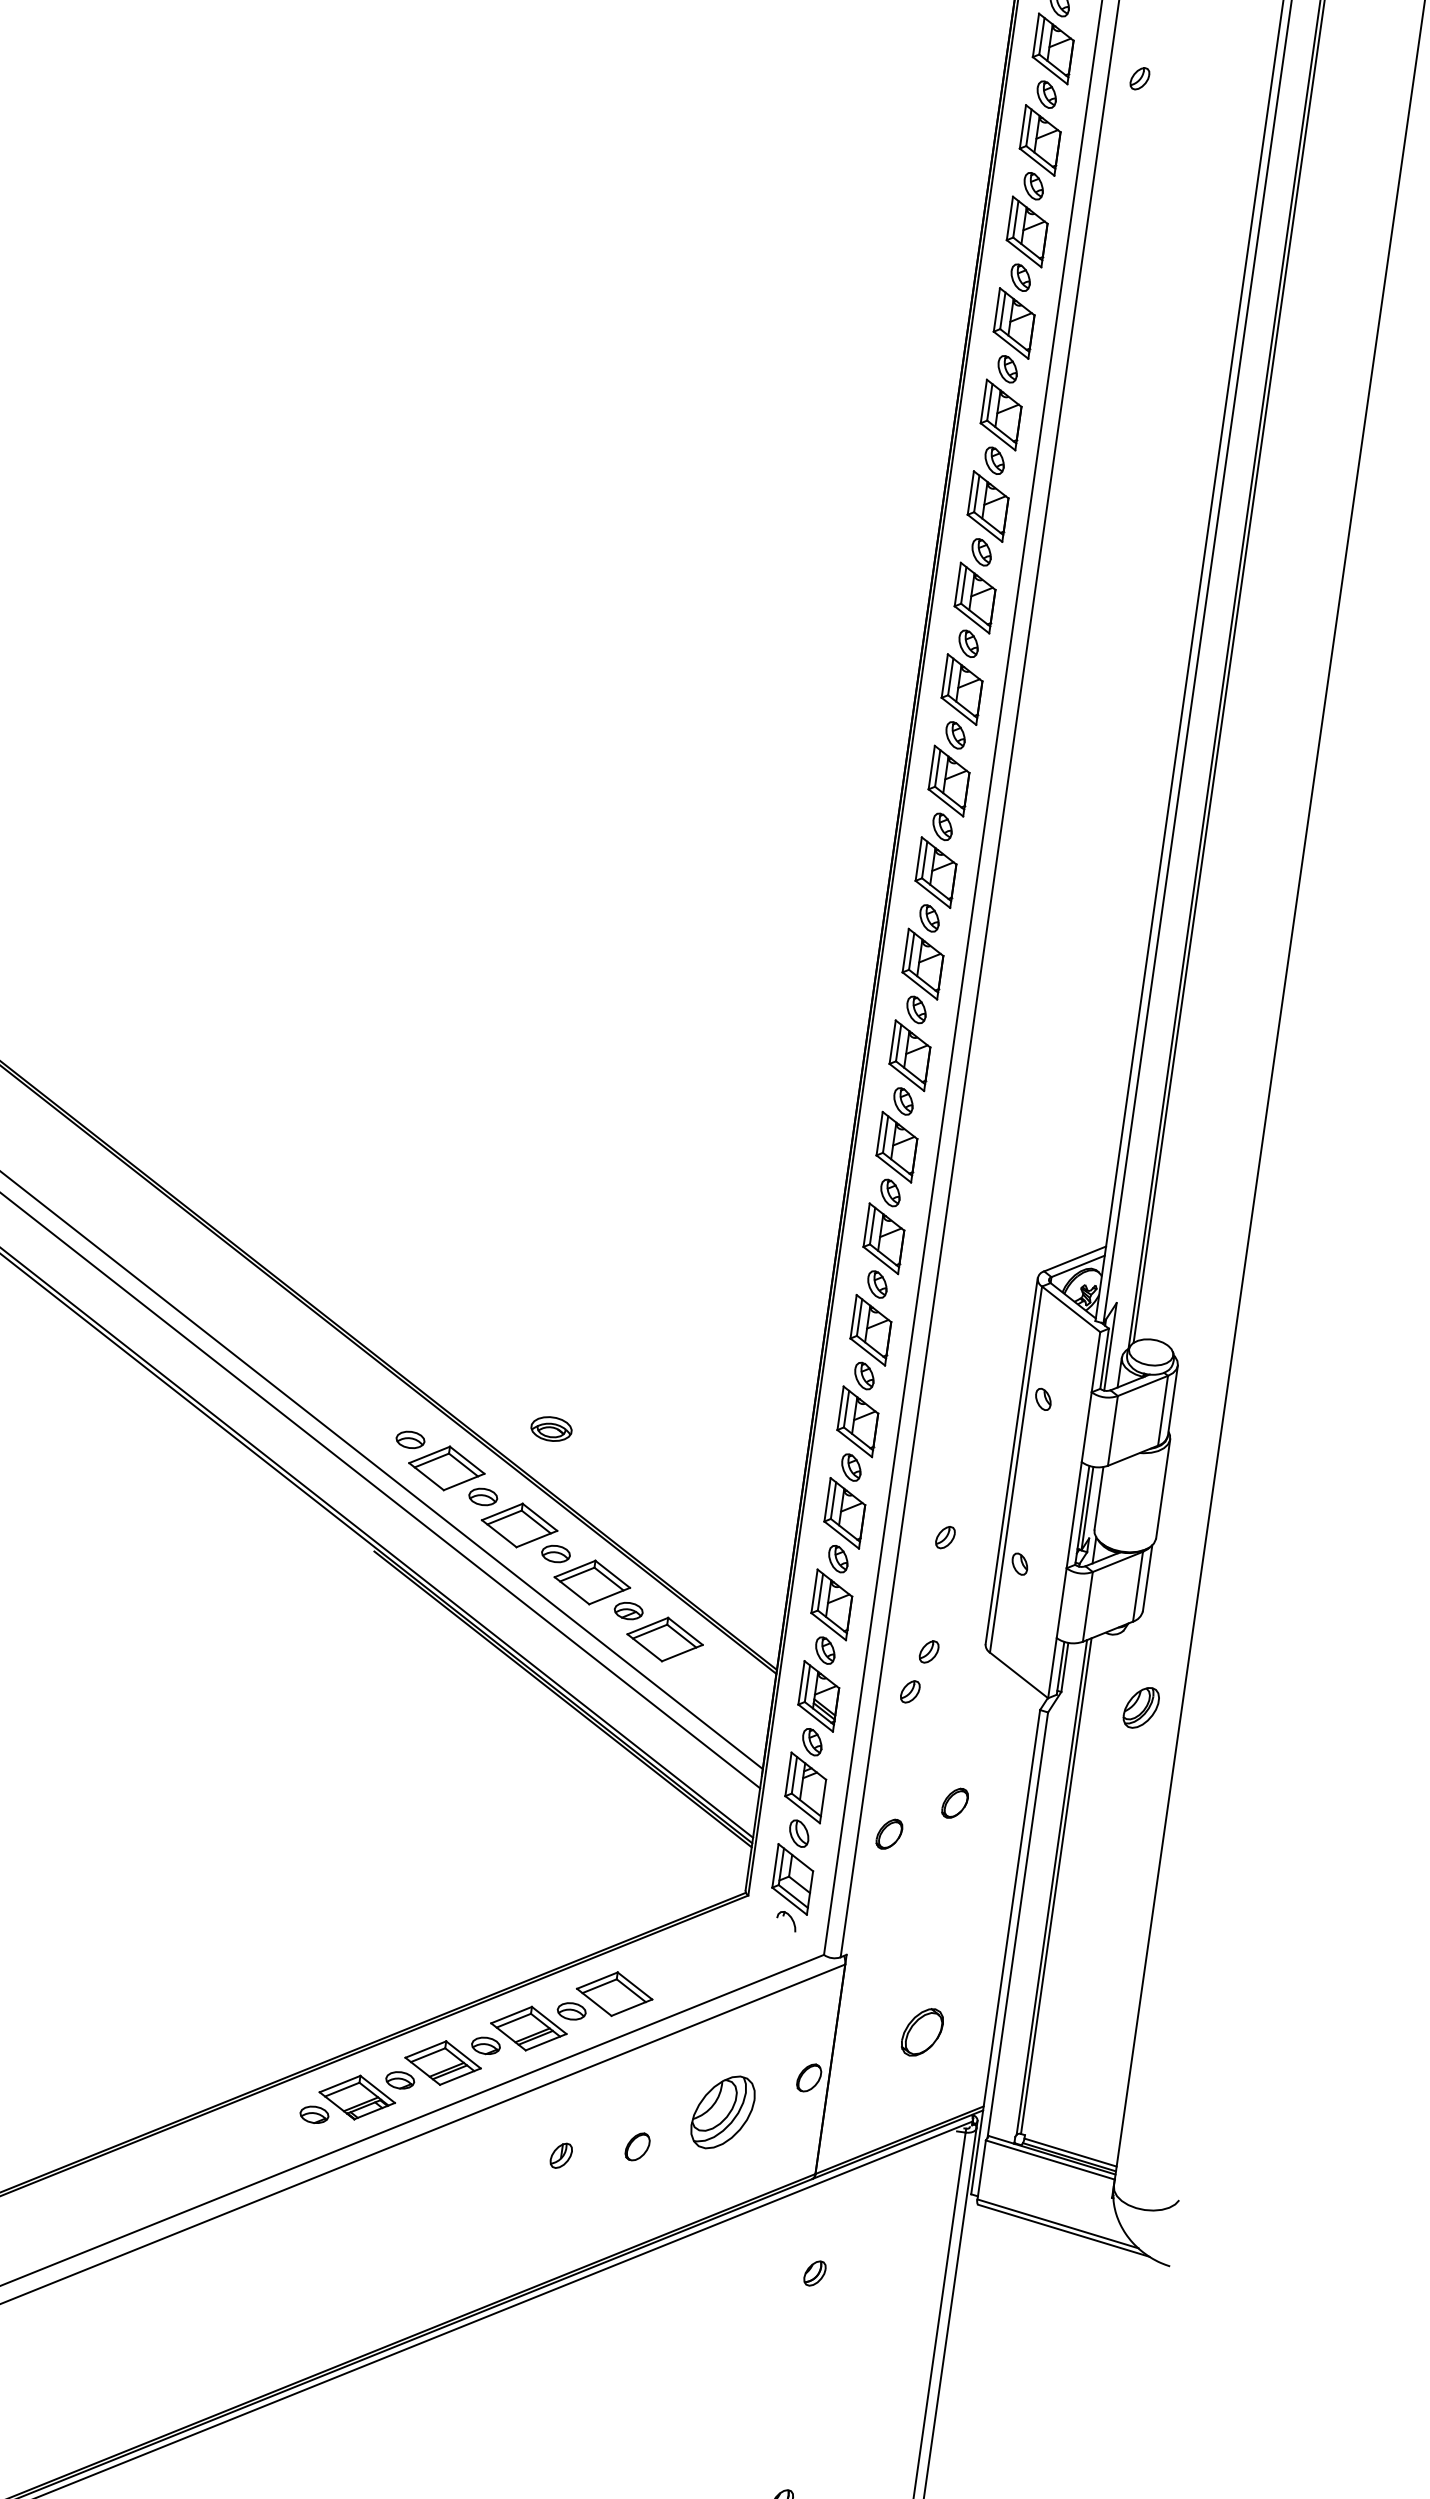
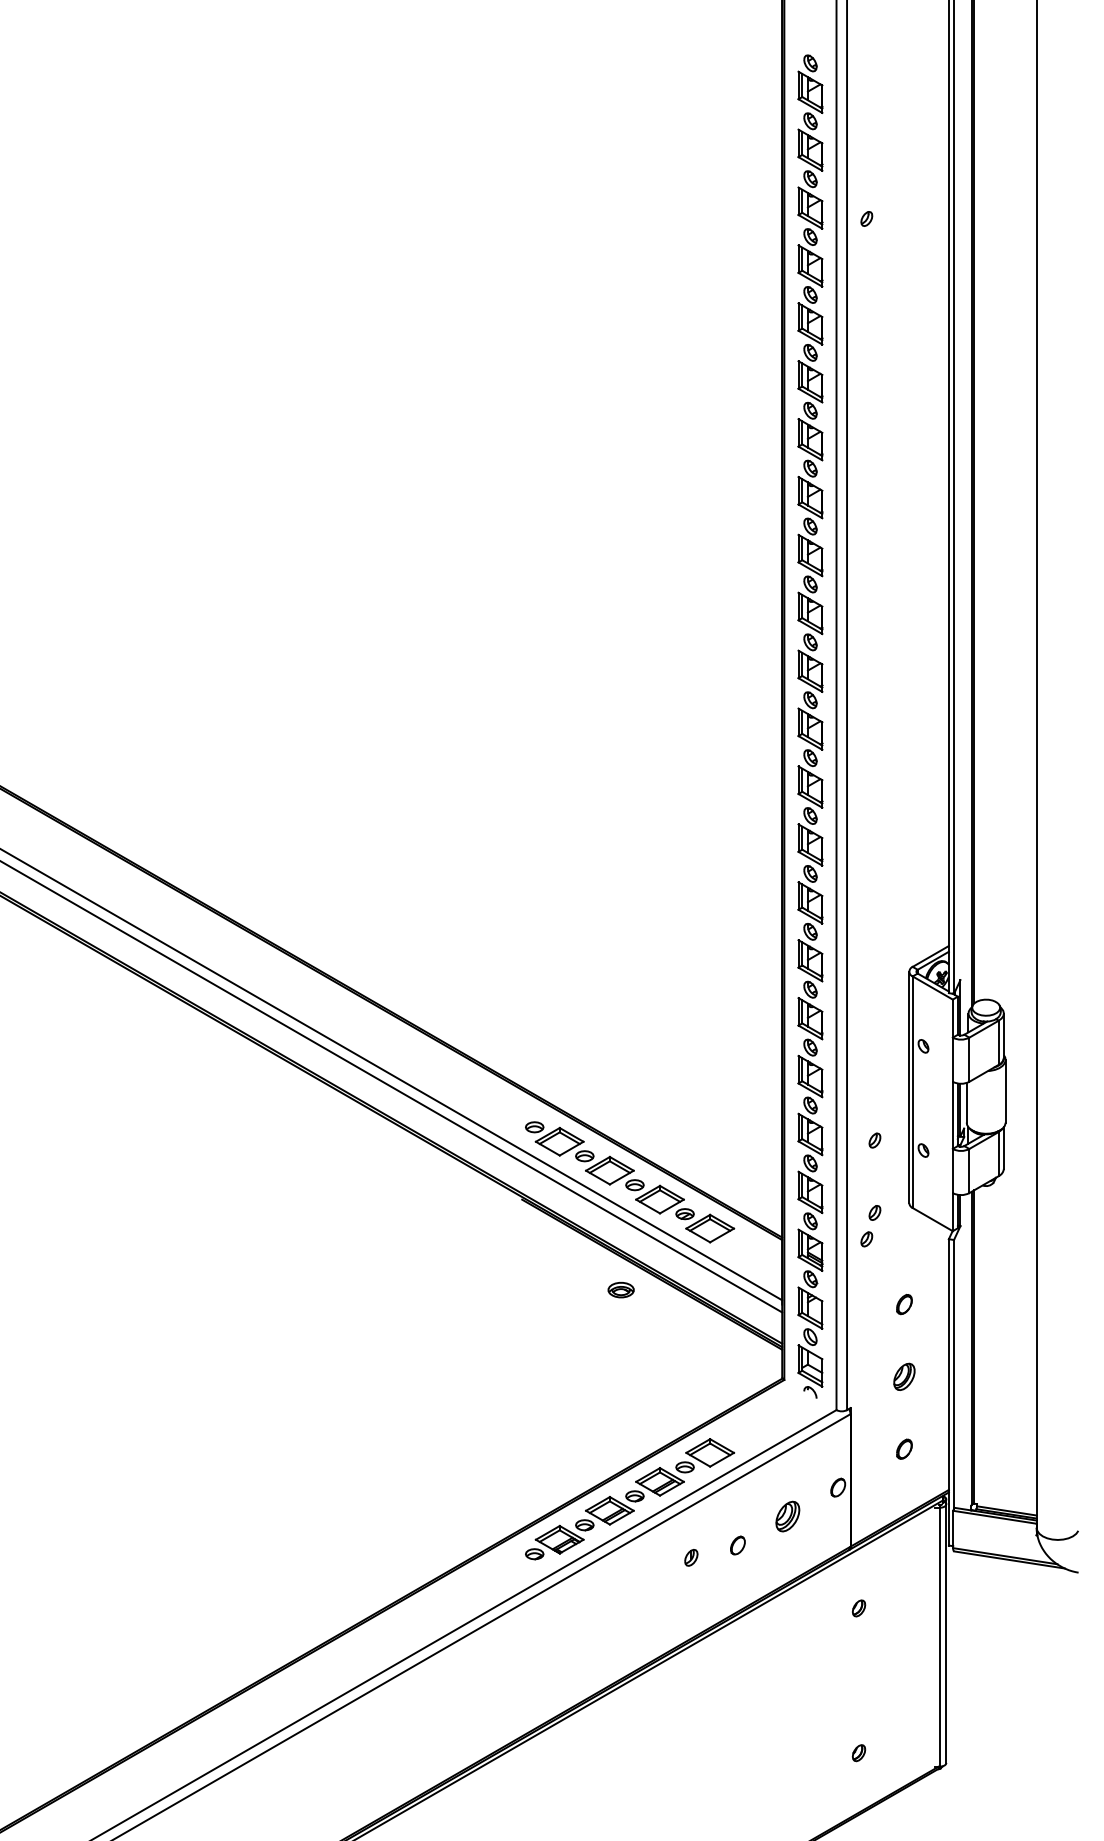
part: (550, 1429) -> (620, 1290), moved
part: (1141, 1707) -> (904, 1376), moved
part: (889, 1834) -> (866, 1329), removed
part: (922, 2030) -> (904, 1448), size x0.62
part: (722, 2112) -> (787, 1516), size x0.62

